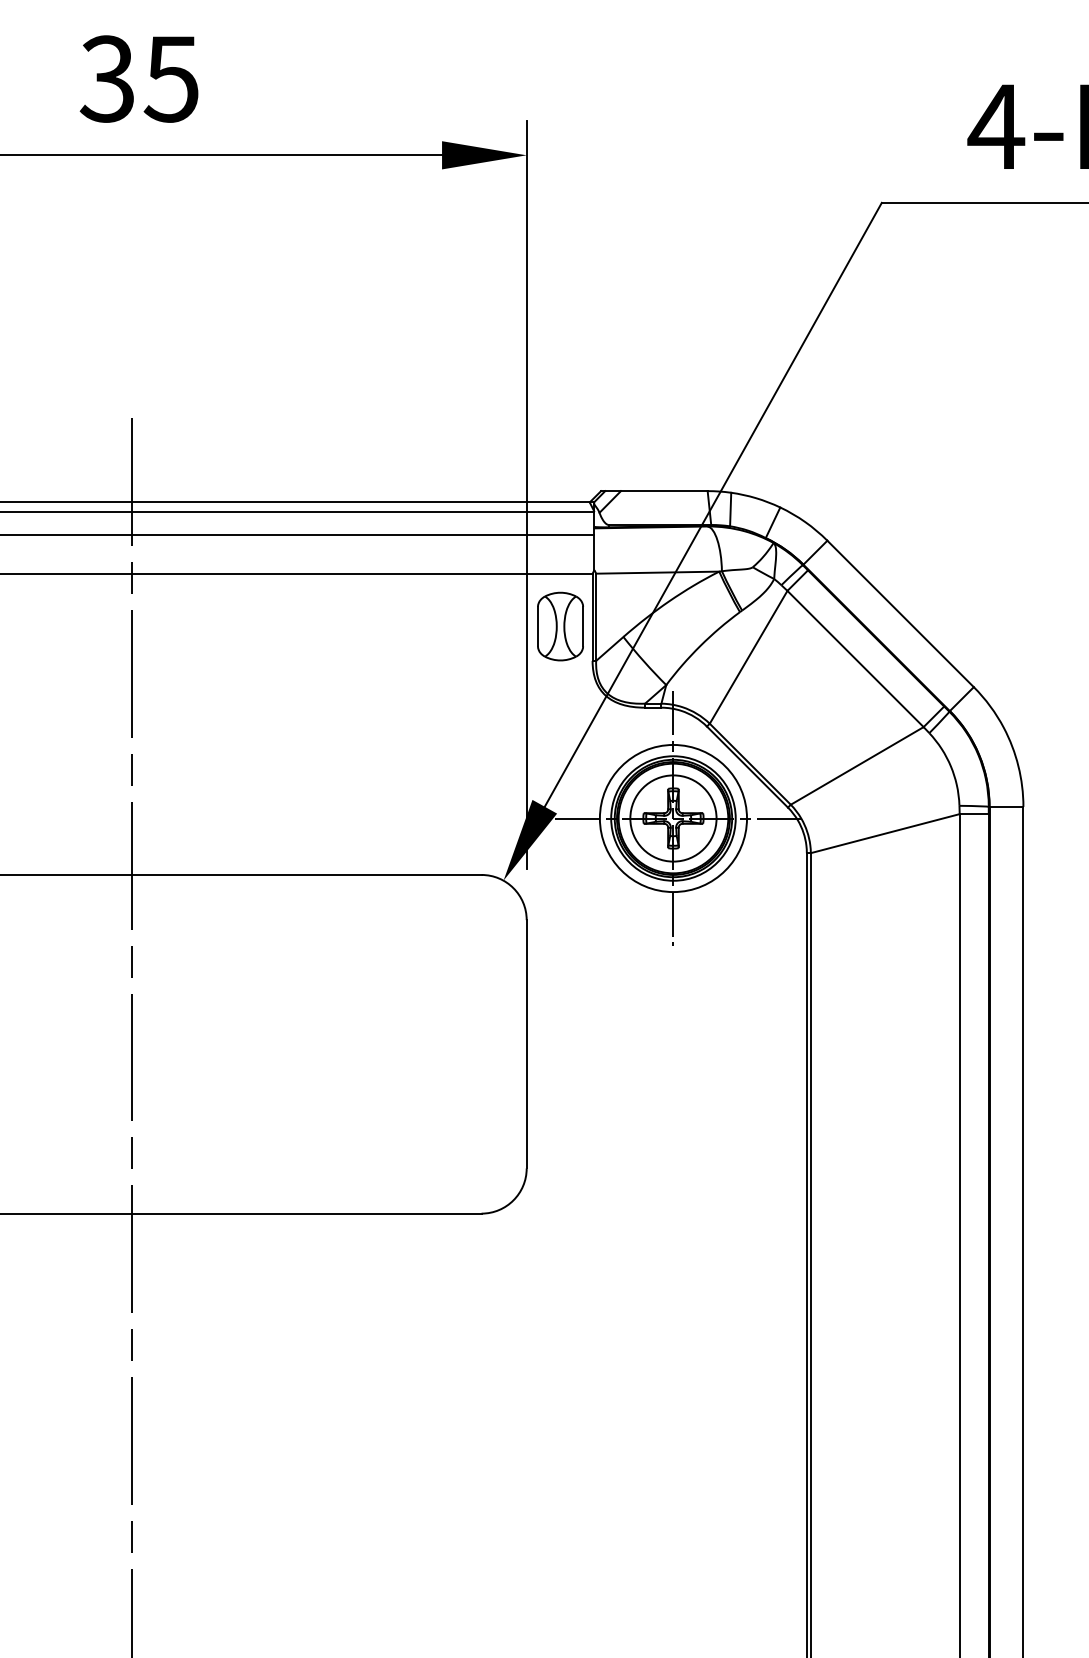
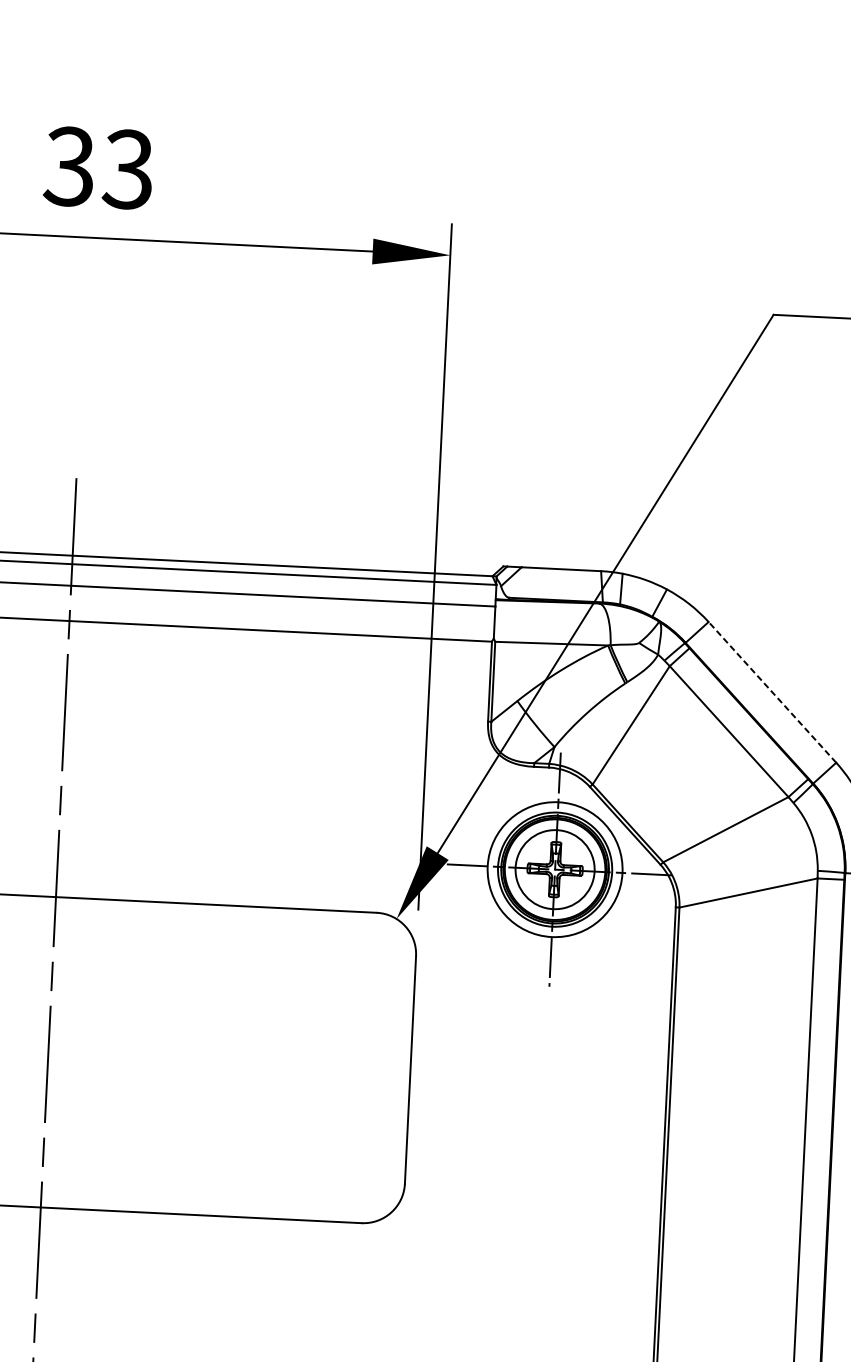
text: (170, 78) -> (127, 168), 35 -> 33
line: (900, 613) -> (772, 691), solid -> dashed
part: (560, 626) -> (460, 688), removed

